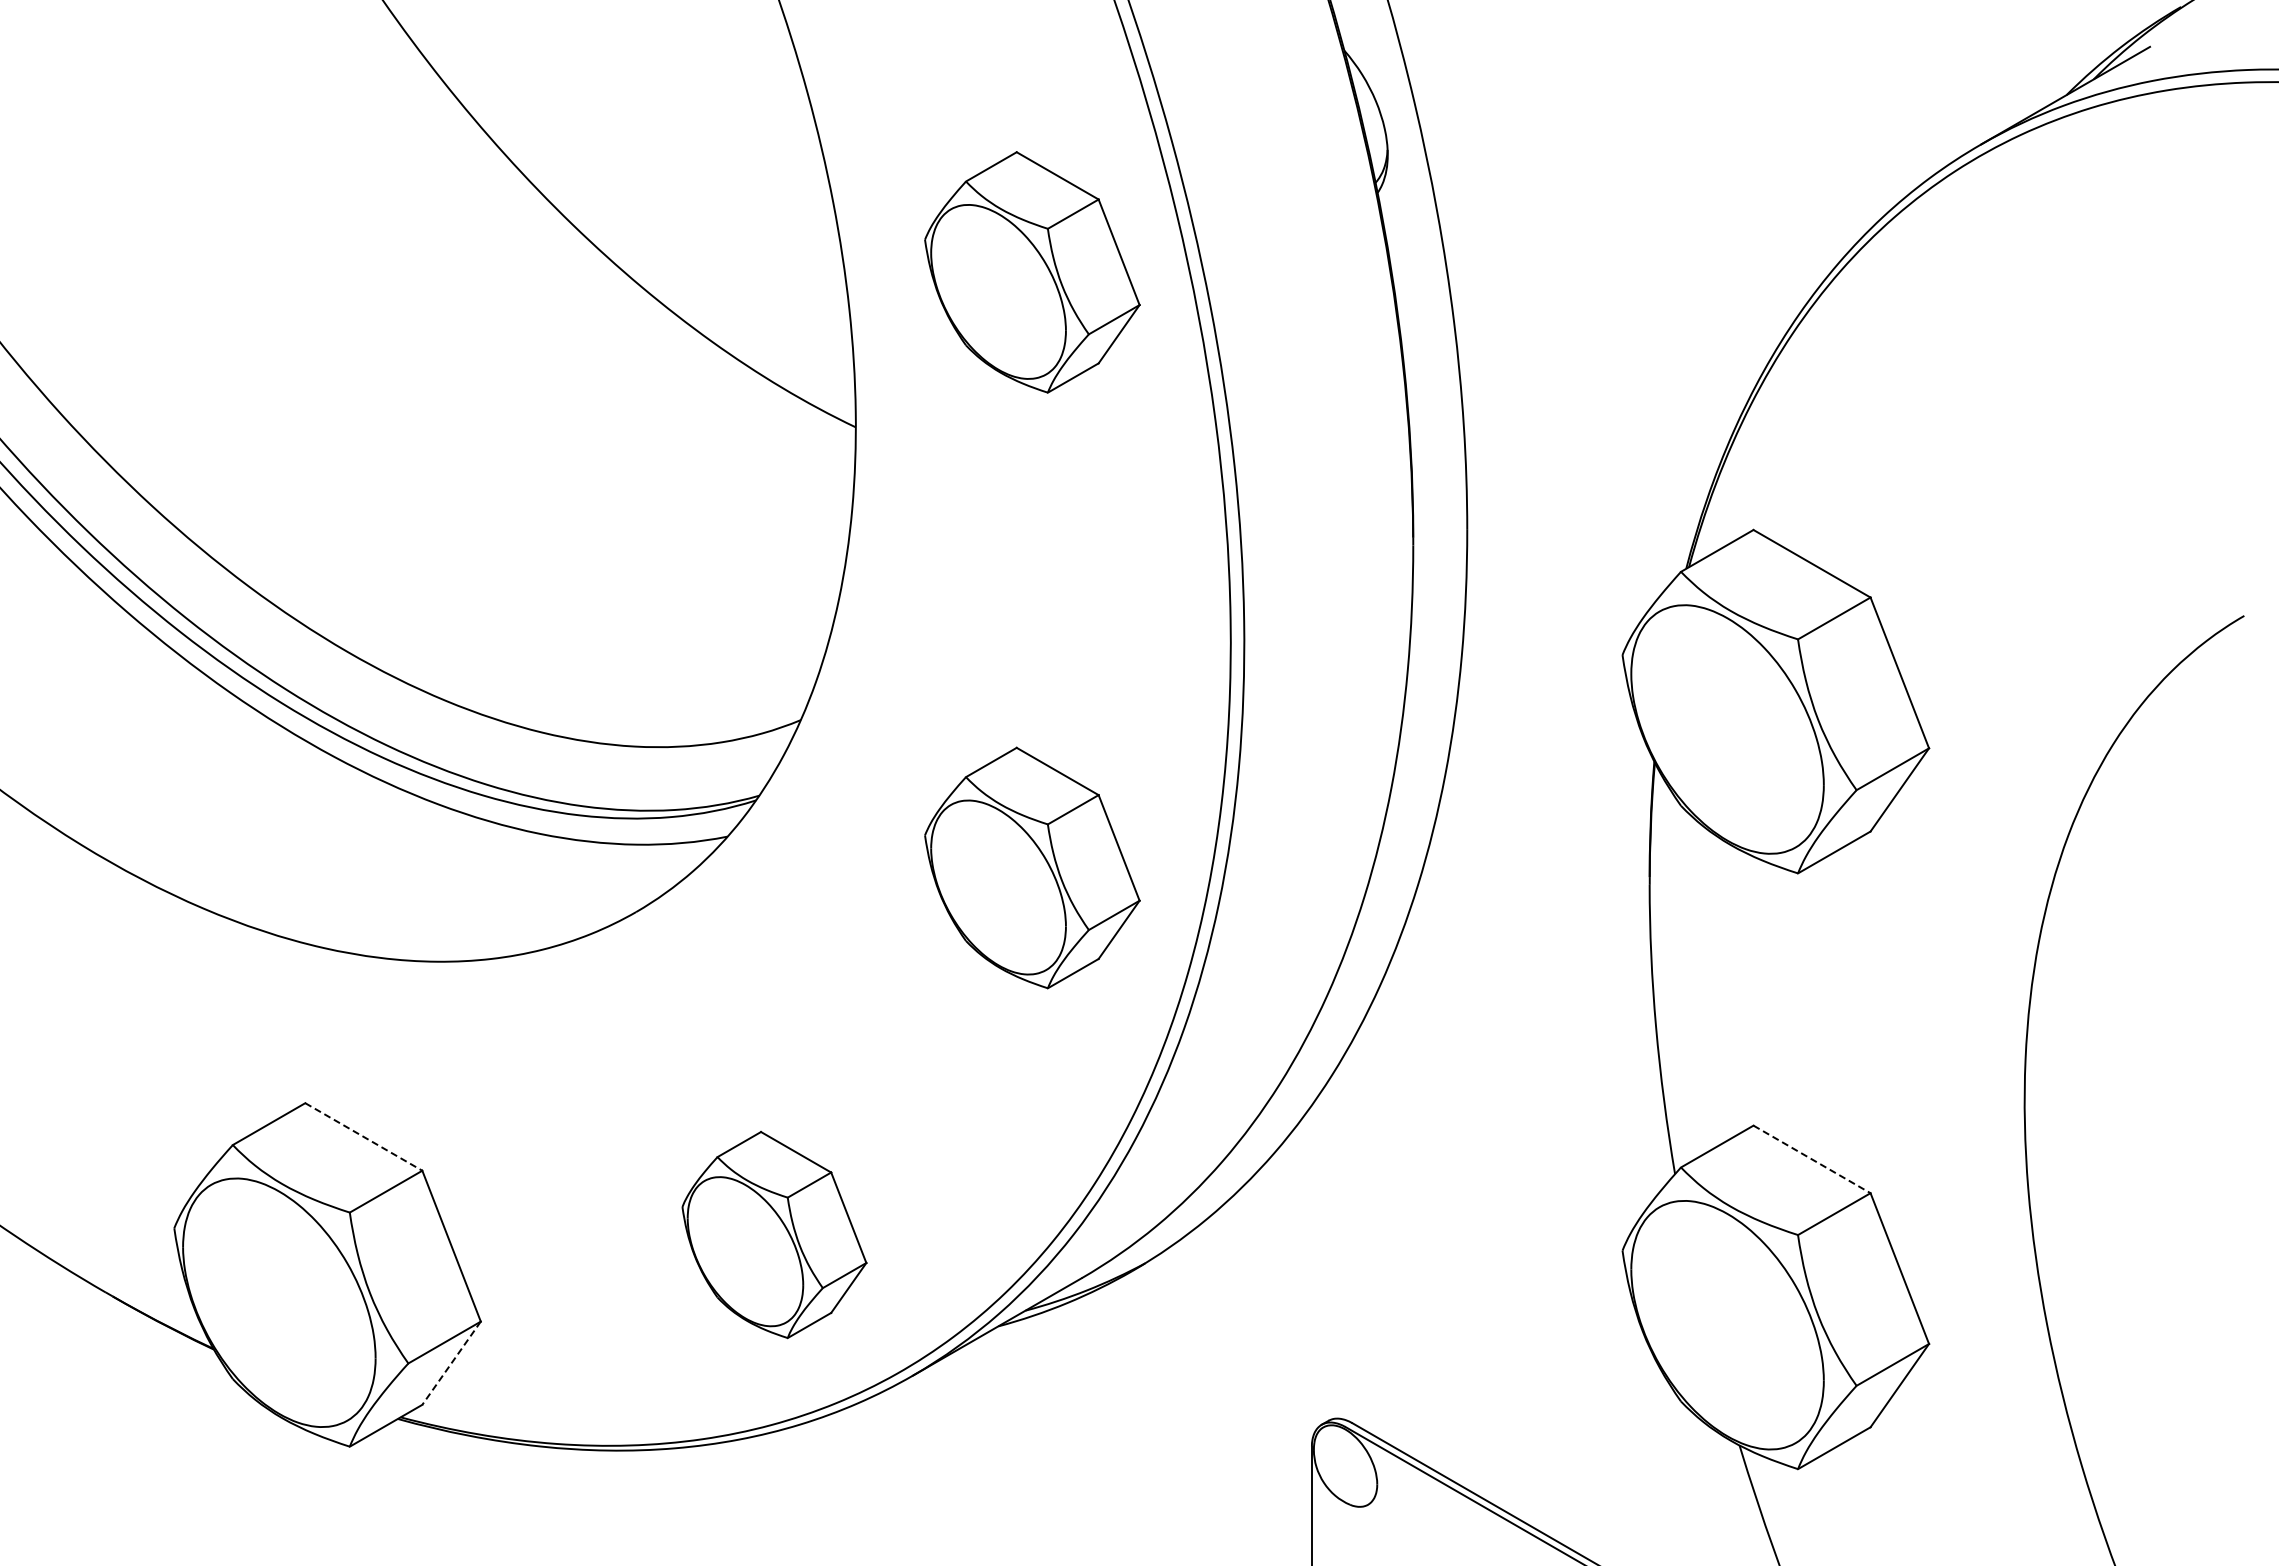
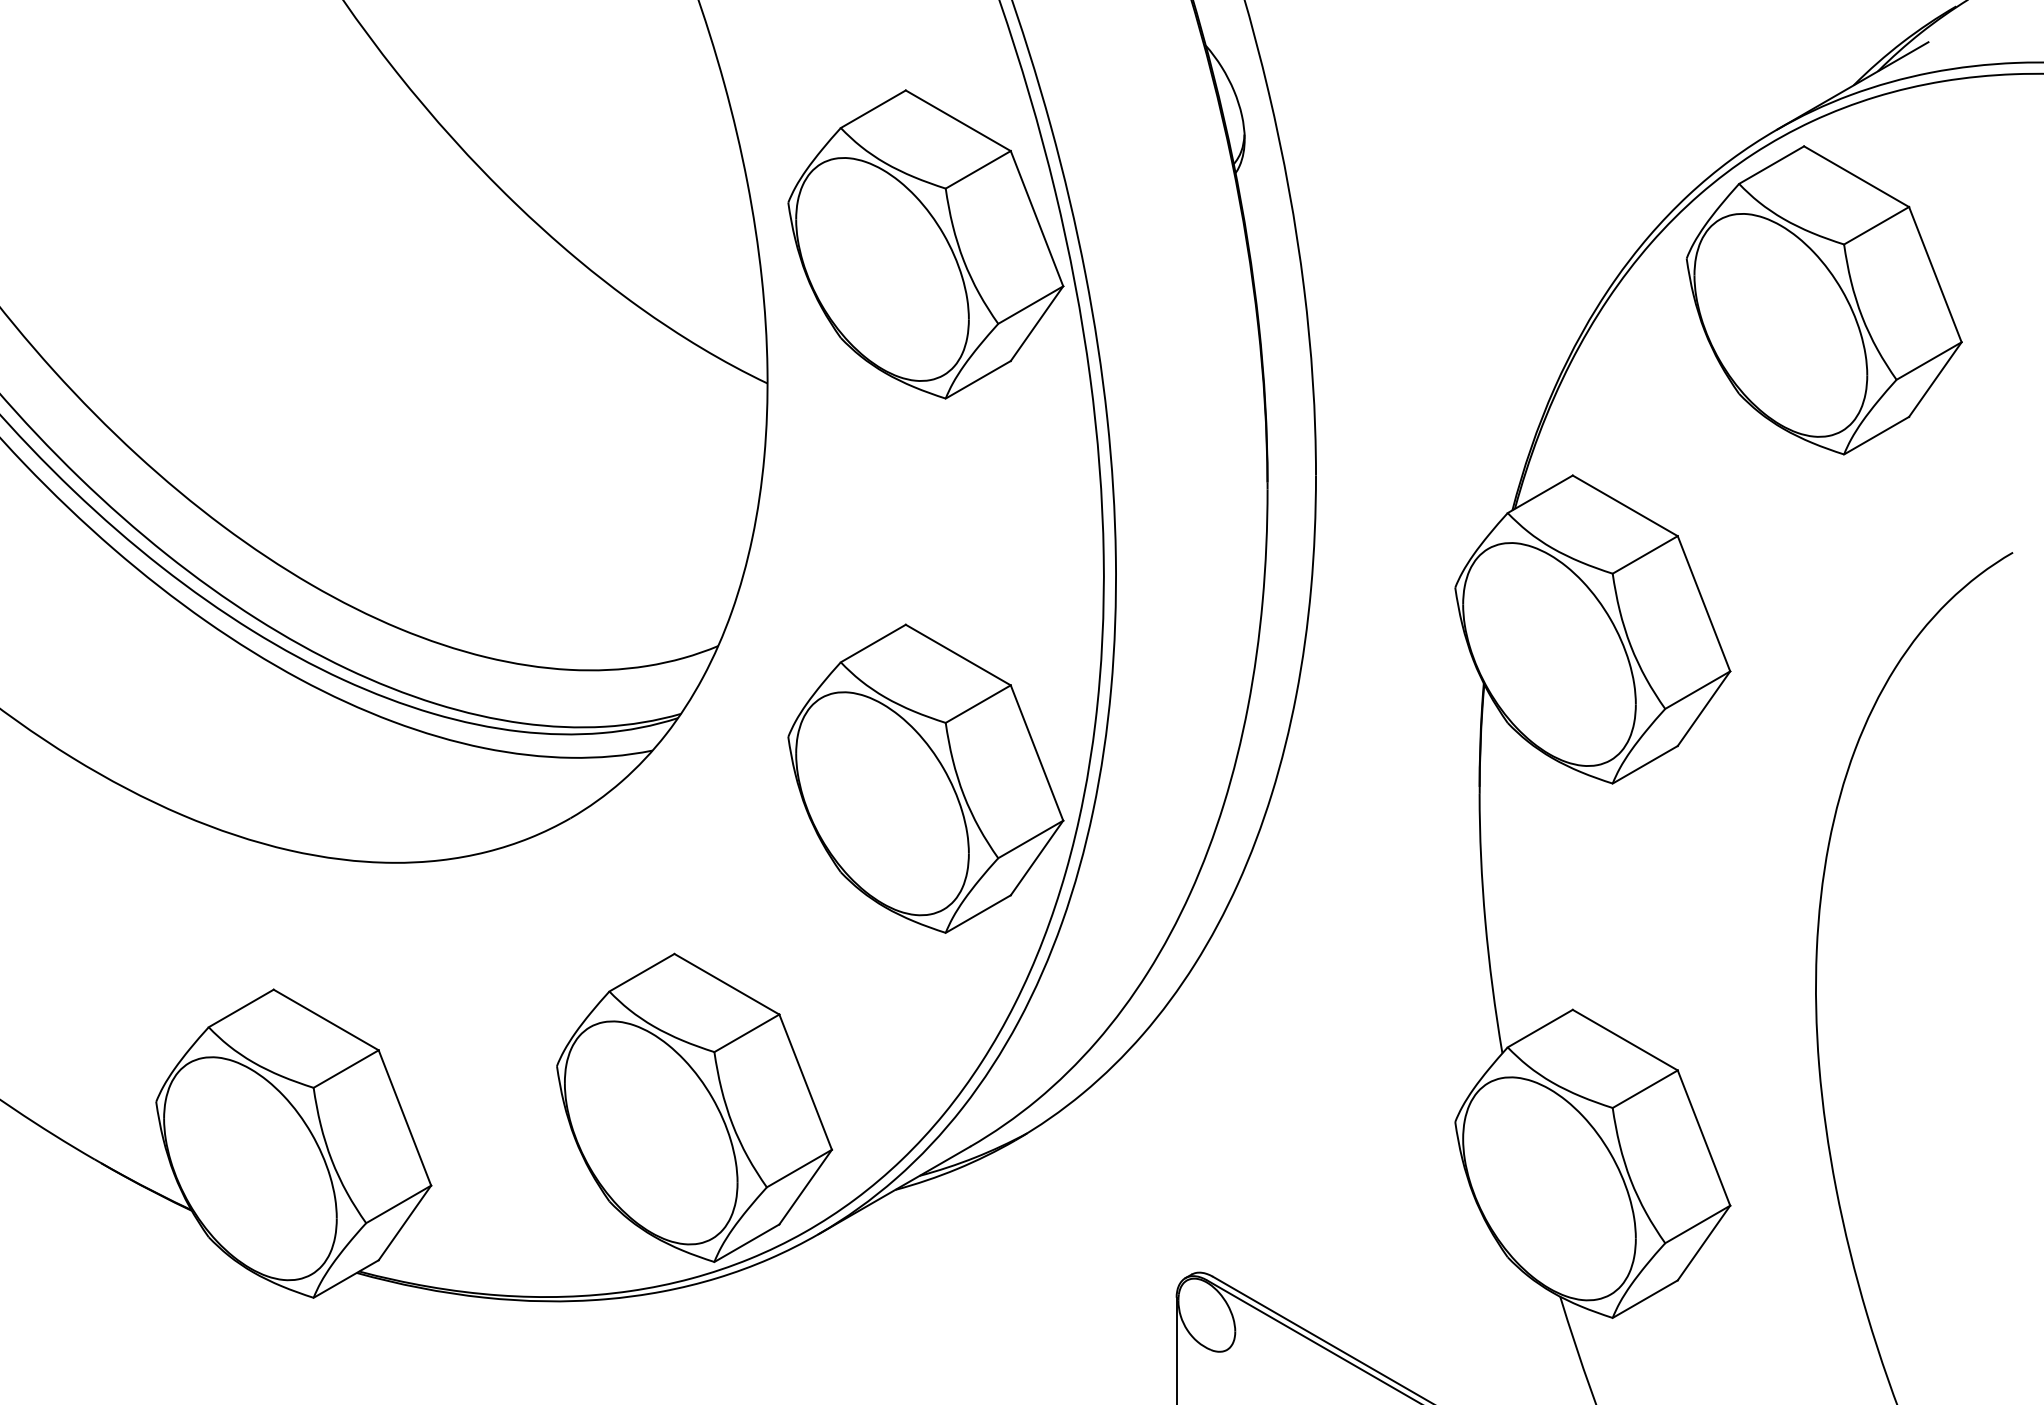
part: (1032, 272) -> (926, 244), size x1.43
part: (2033, 334) -> (1823, 300), added
part: (1032, 867) -> (926, 778), size x1.43
line: (363, 1136) -> (325, 1019), dashed -> solid
line: (1812, 1159) -> (1625, 1040), dashed -> solid
part: (774, 1234) -> (694, 1107), size x1.67
line: (451, 1363) -> (404, 1223), dashed -> solid

